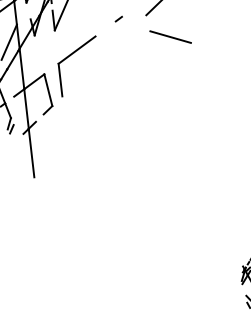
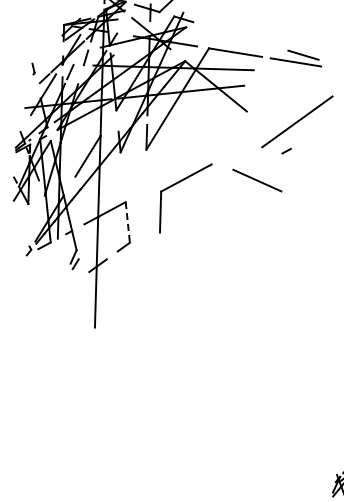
line: (118, 19) -> (286, 151), moved
line: (170, 37) -> (257, 180), moved
part: (71, 55) -> (178, 183), moved
line: (48, 90) -> (127, 222), solid -> dashed

